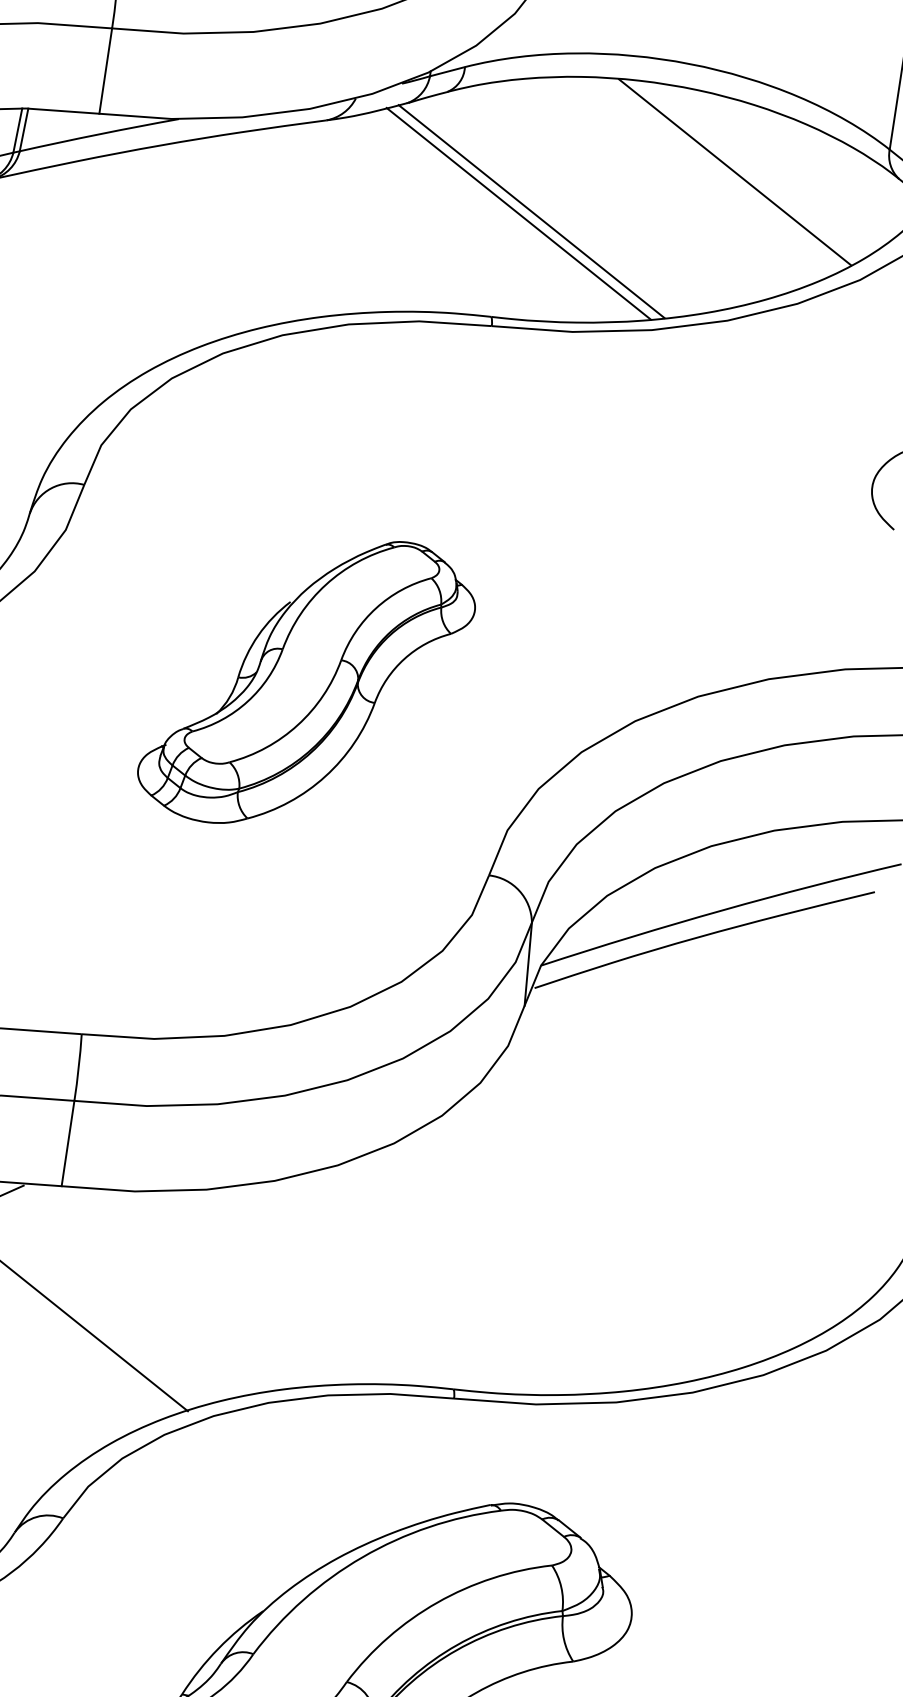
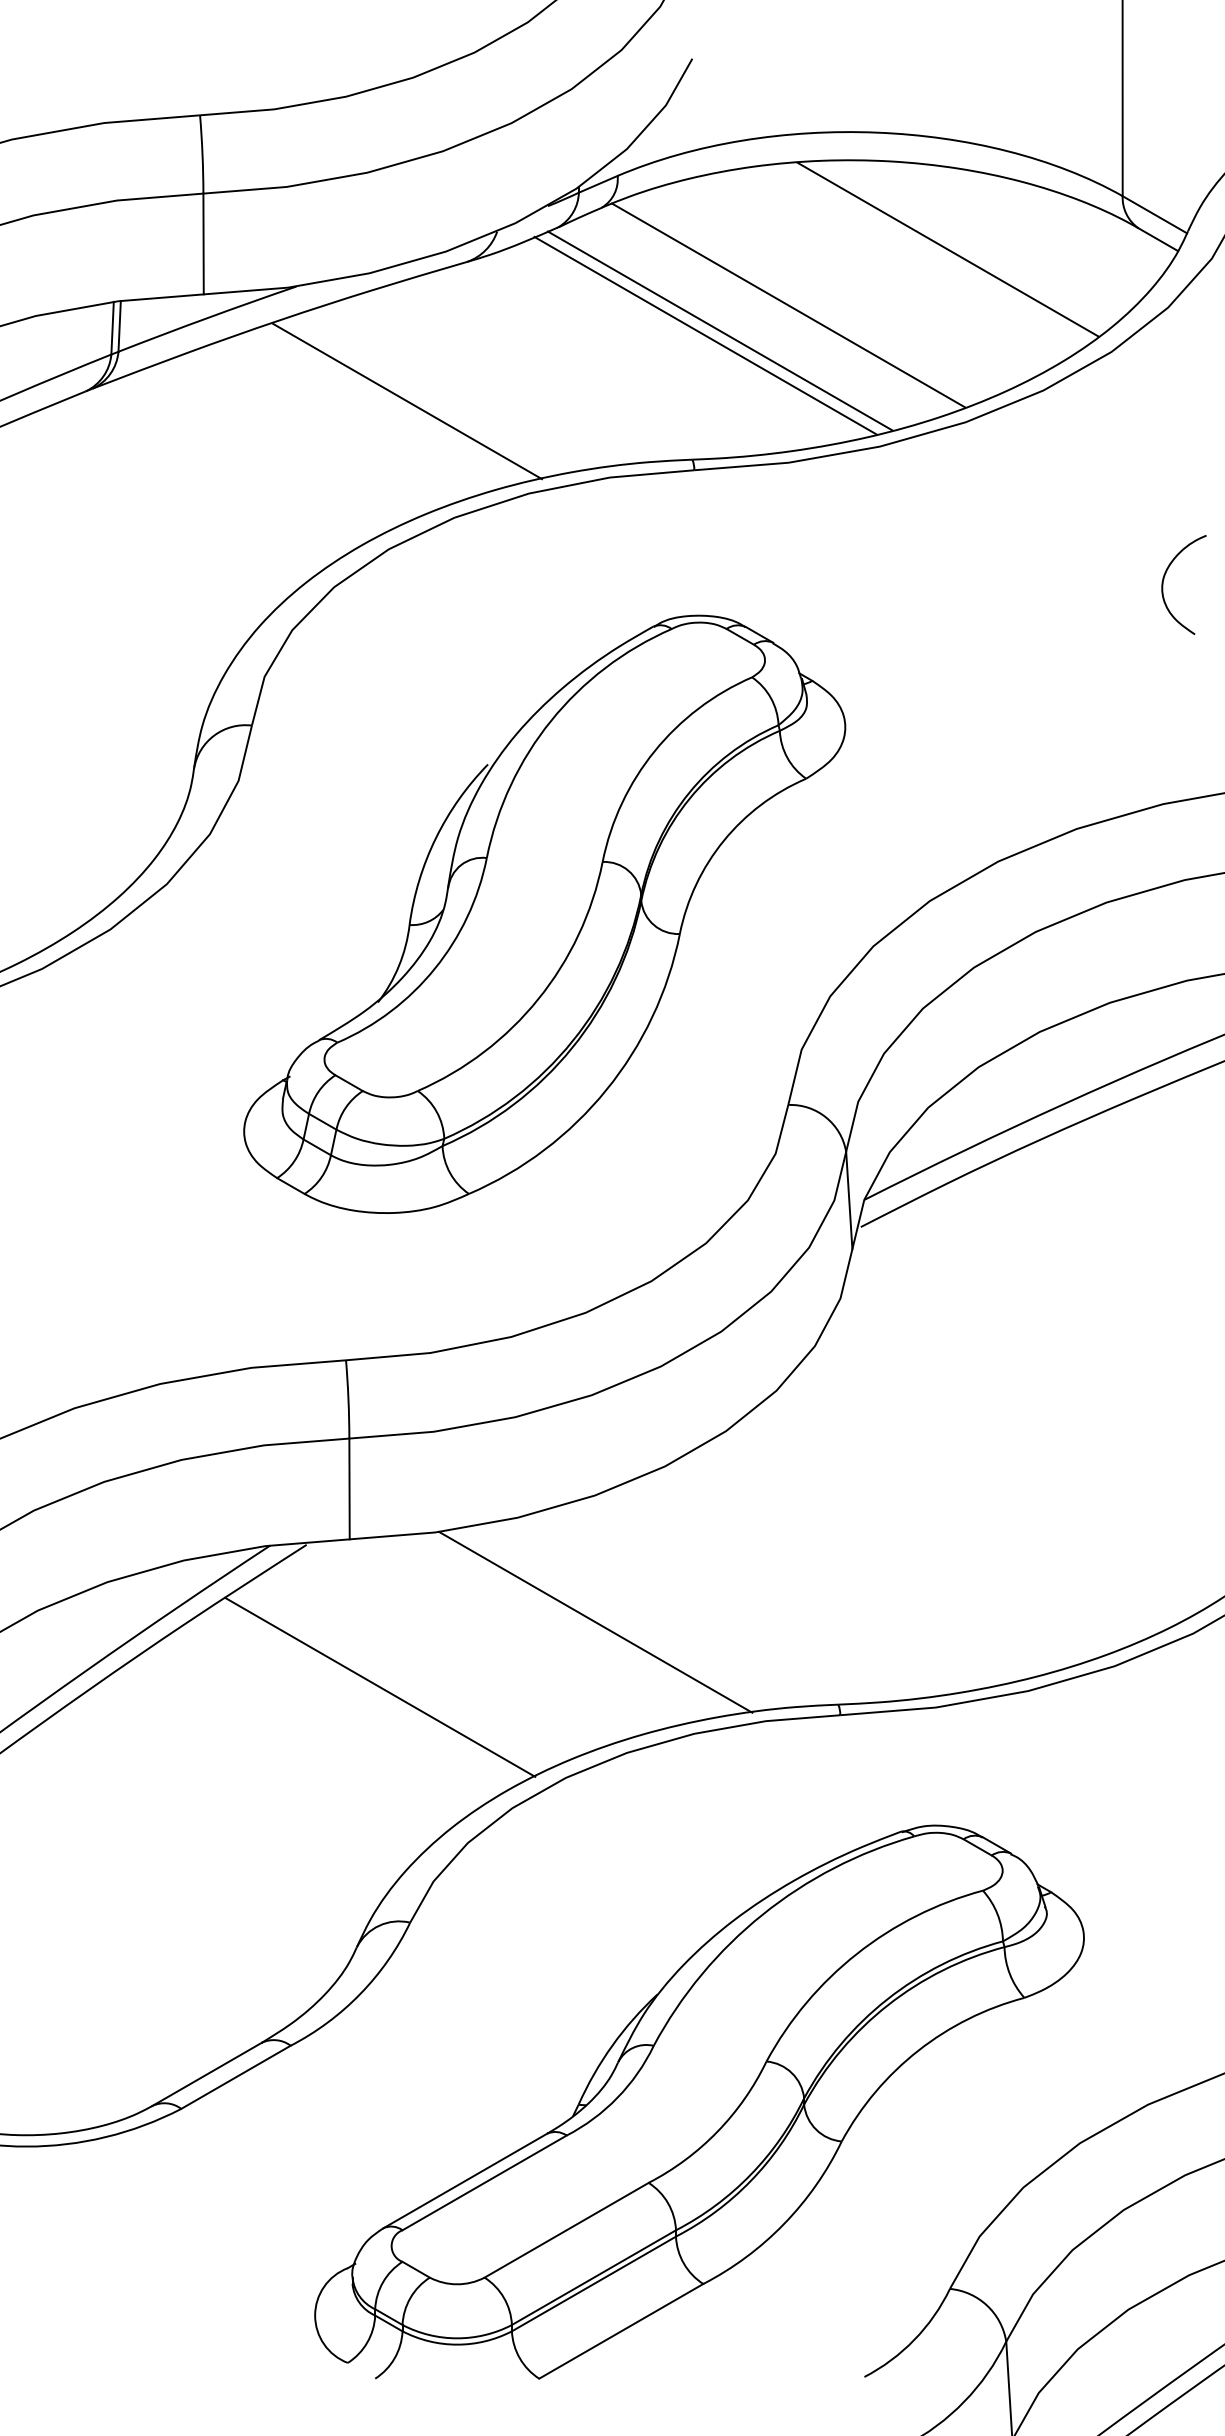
line: (592, 198) -> (788, 305), added
line: (257, 230) -> (407, 401), added
part: (307, 681) -> (544, 913), size x1.67
line: (259, 1287) -> (595, 1621), added

